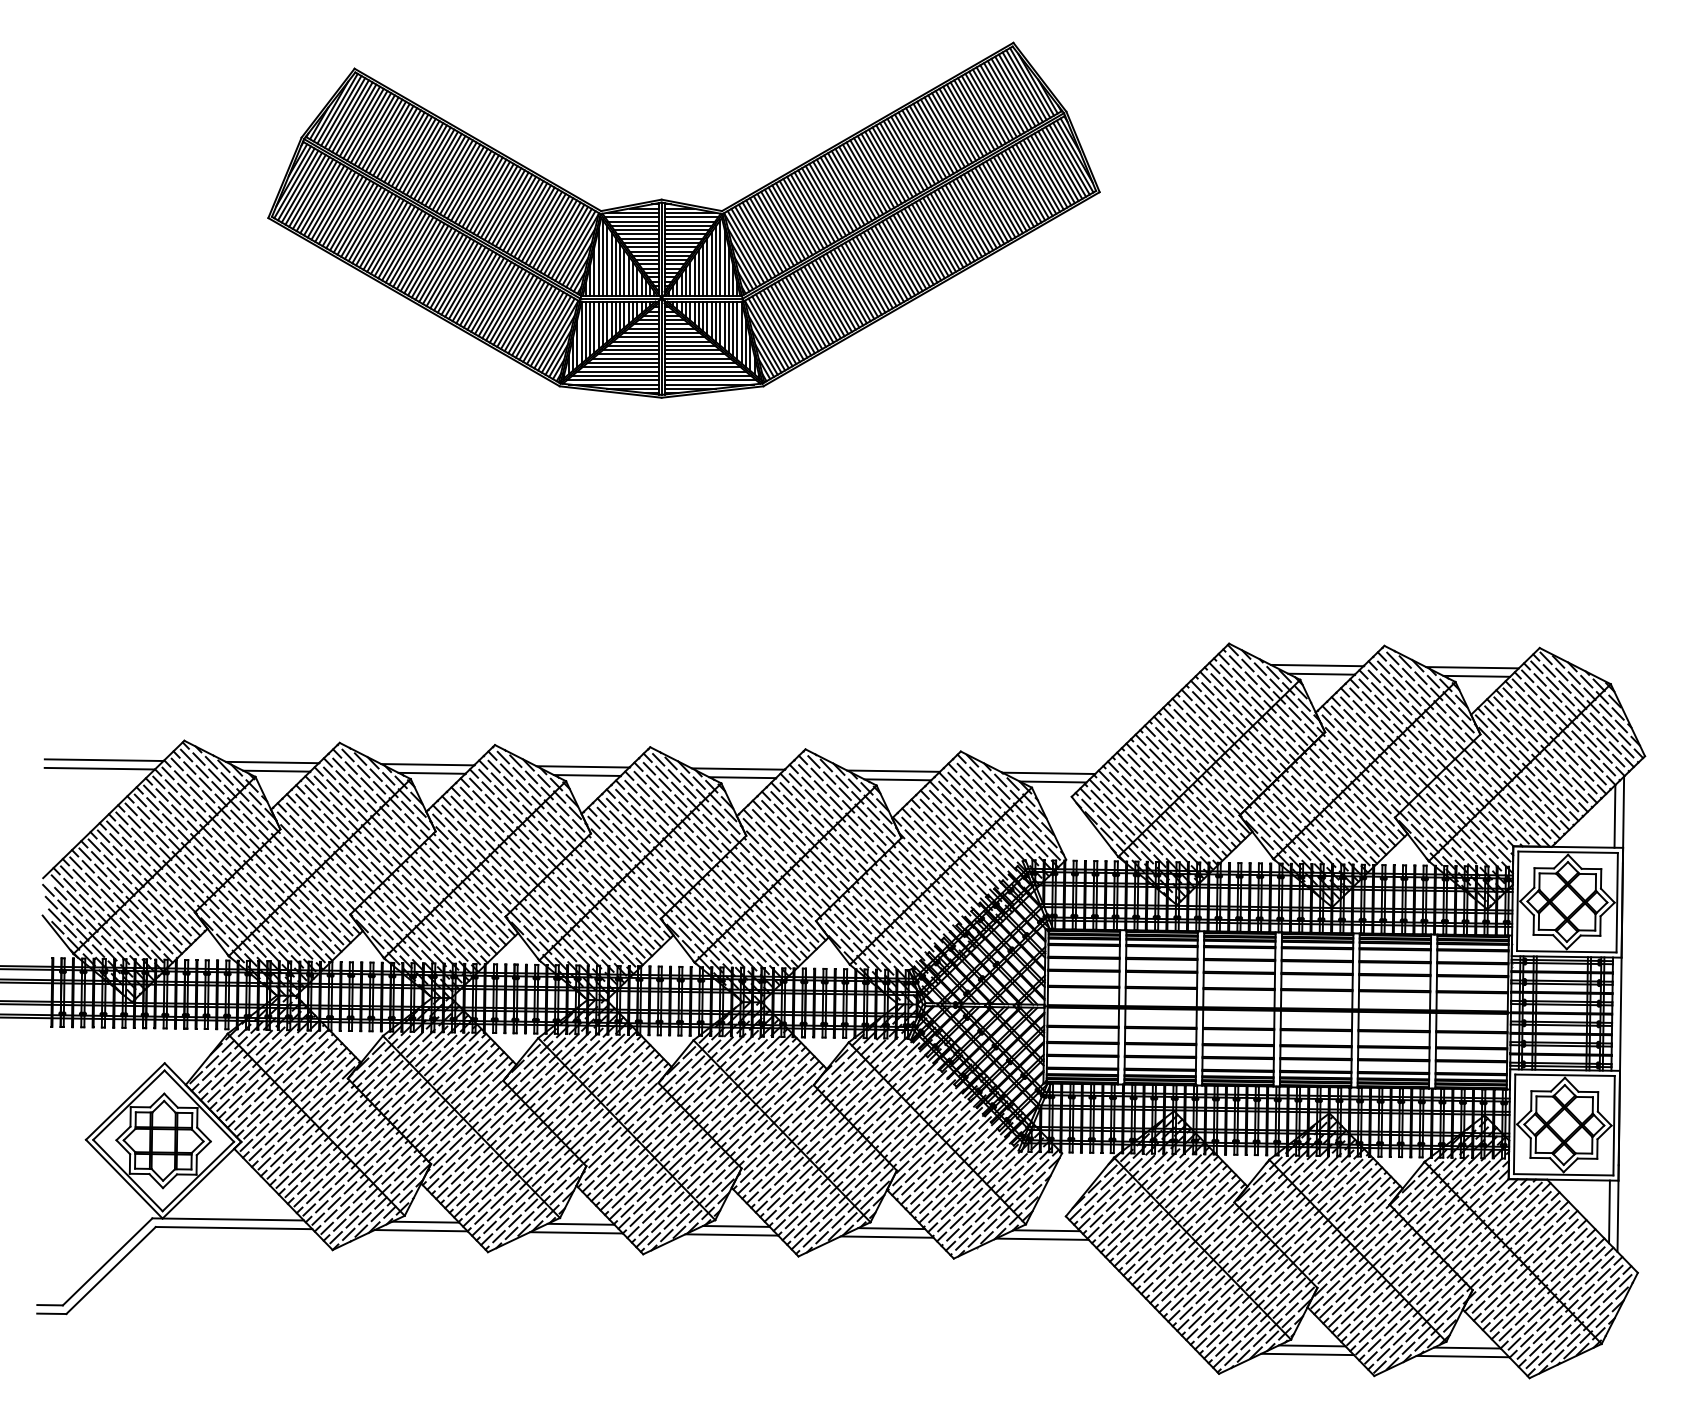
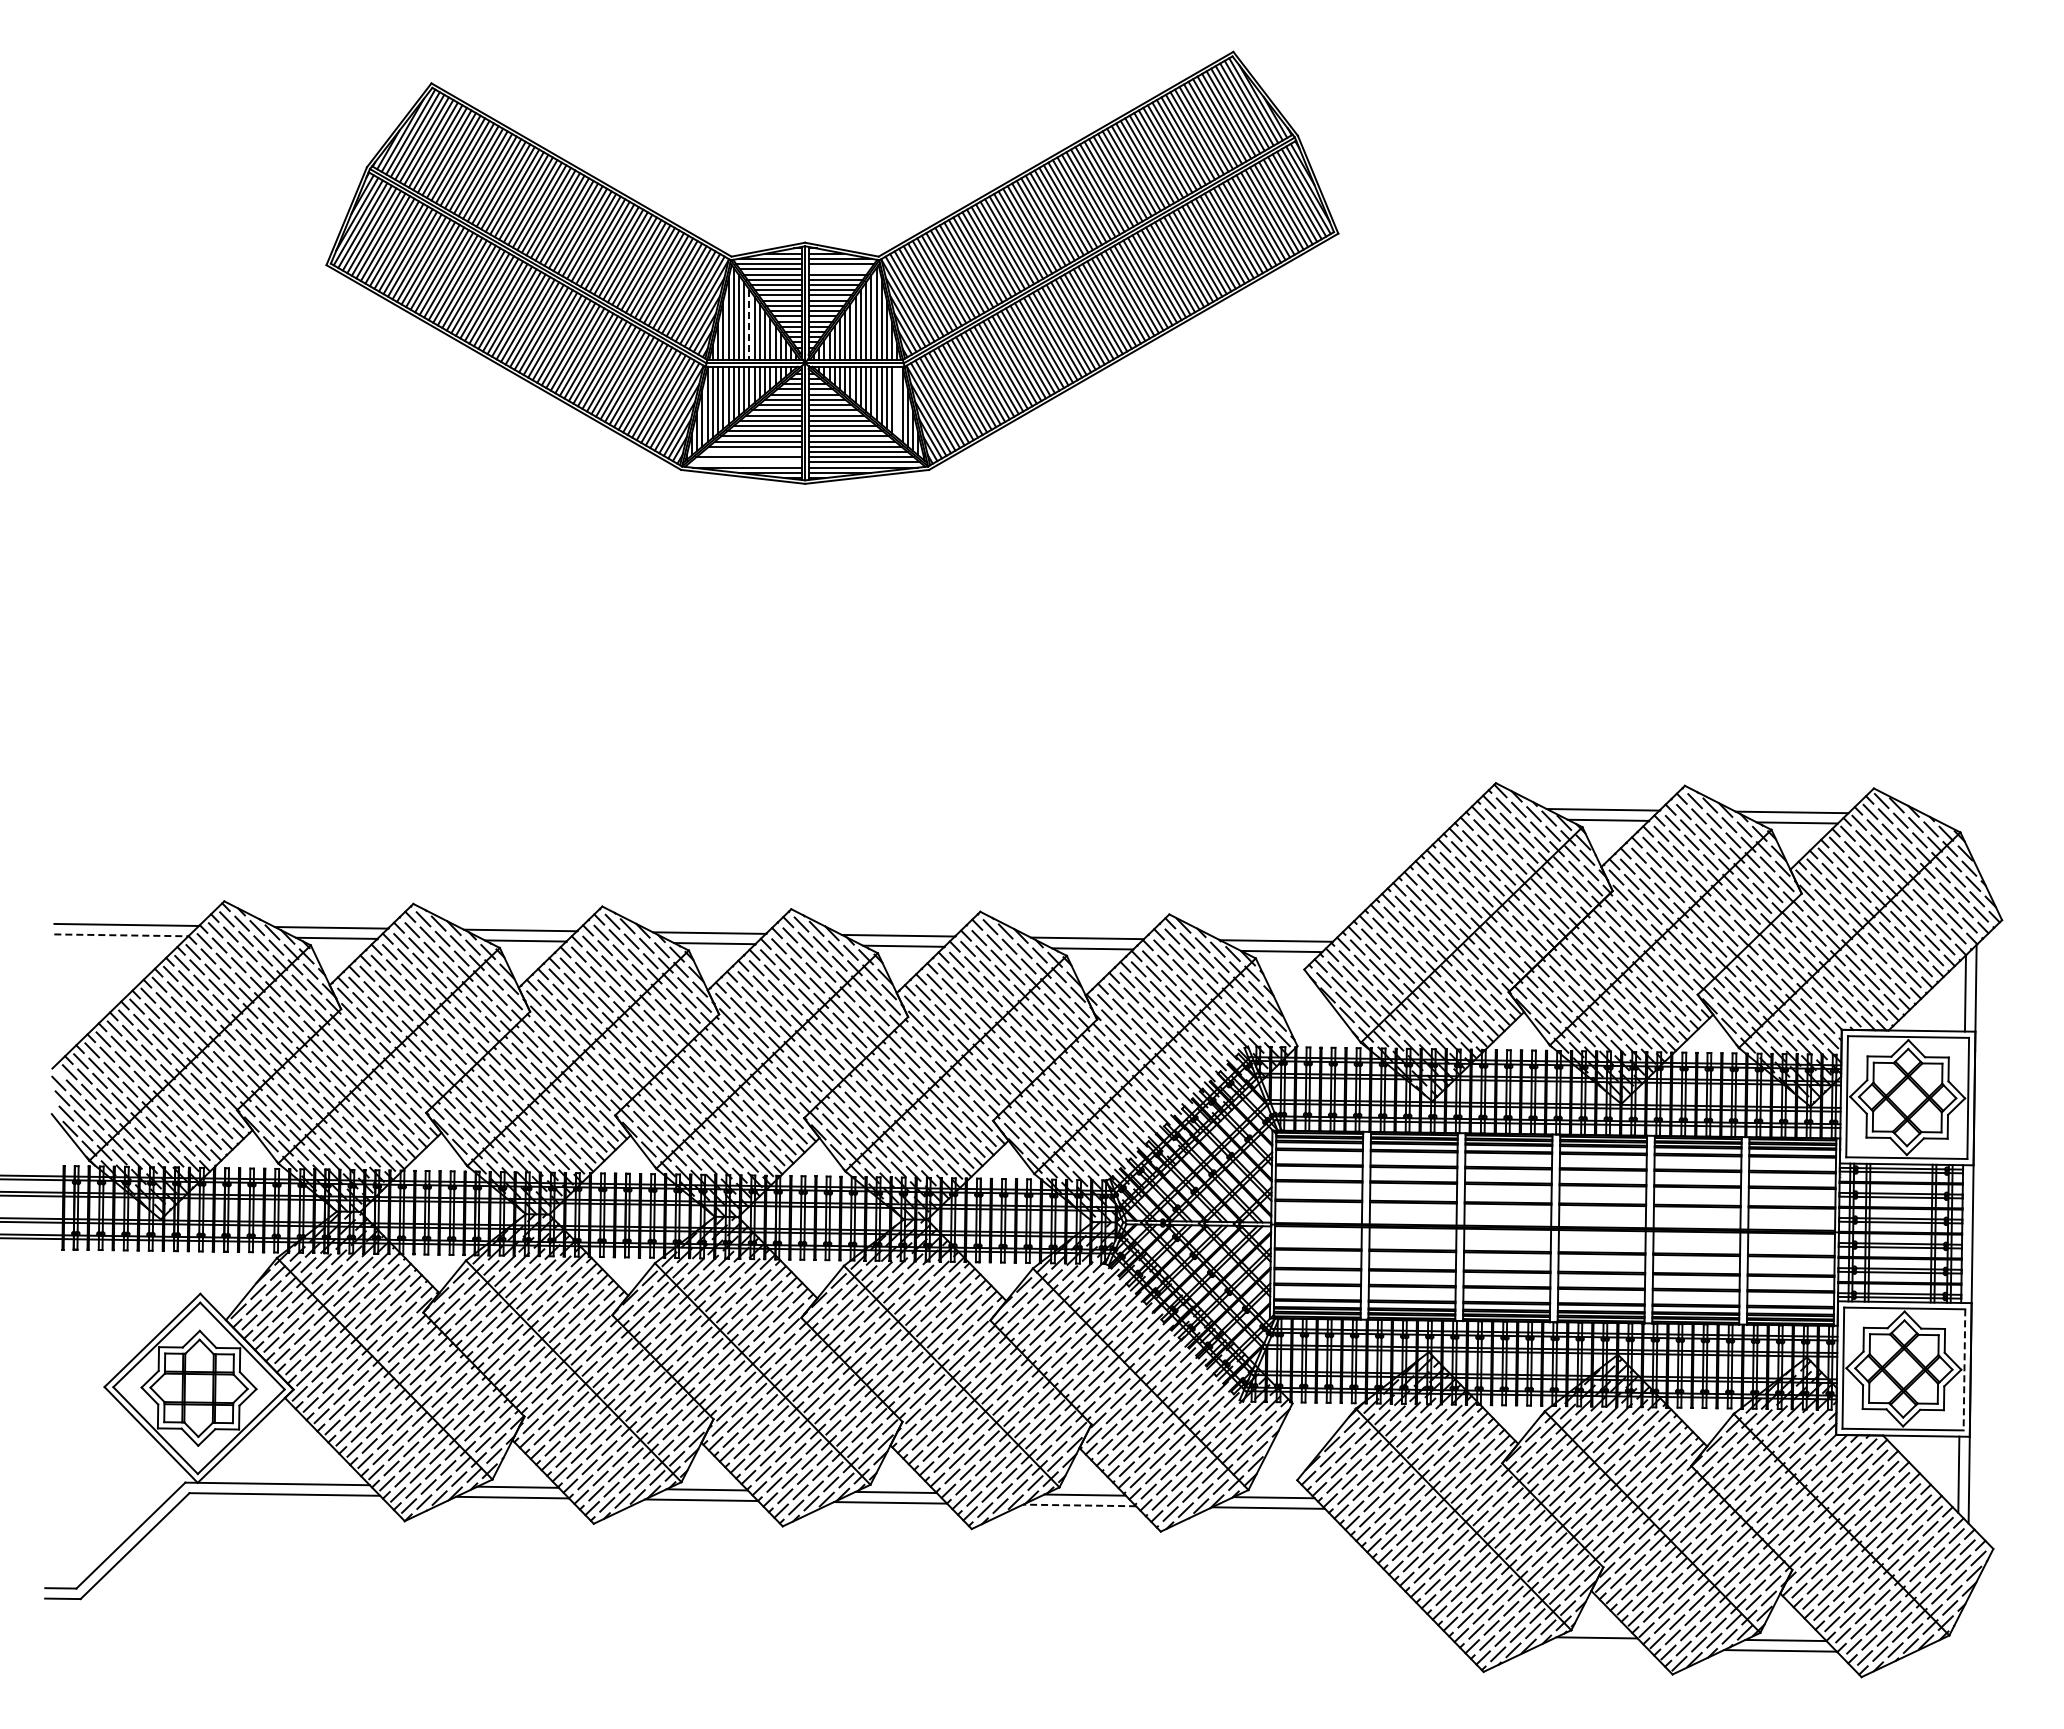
line: (689, 221) -> (839, 269), removed
line: (615, 267) -> (749, 325), solid -> dashed
line: (737, 330) -> (897, 401), removed
line: (617, 372) -> (751, 452), removed
line: (612, 380) -> (745, 462), removed
line: (99, 768) -> (121, 935), solid -> dashed
line: (1614, 1125) -> (1964, 1369), solid -> dashed
line: (887, 1237) -> (1079, 1505), solid -> dashed
line: (1307, 1354) -> (1591, 1648), removed

